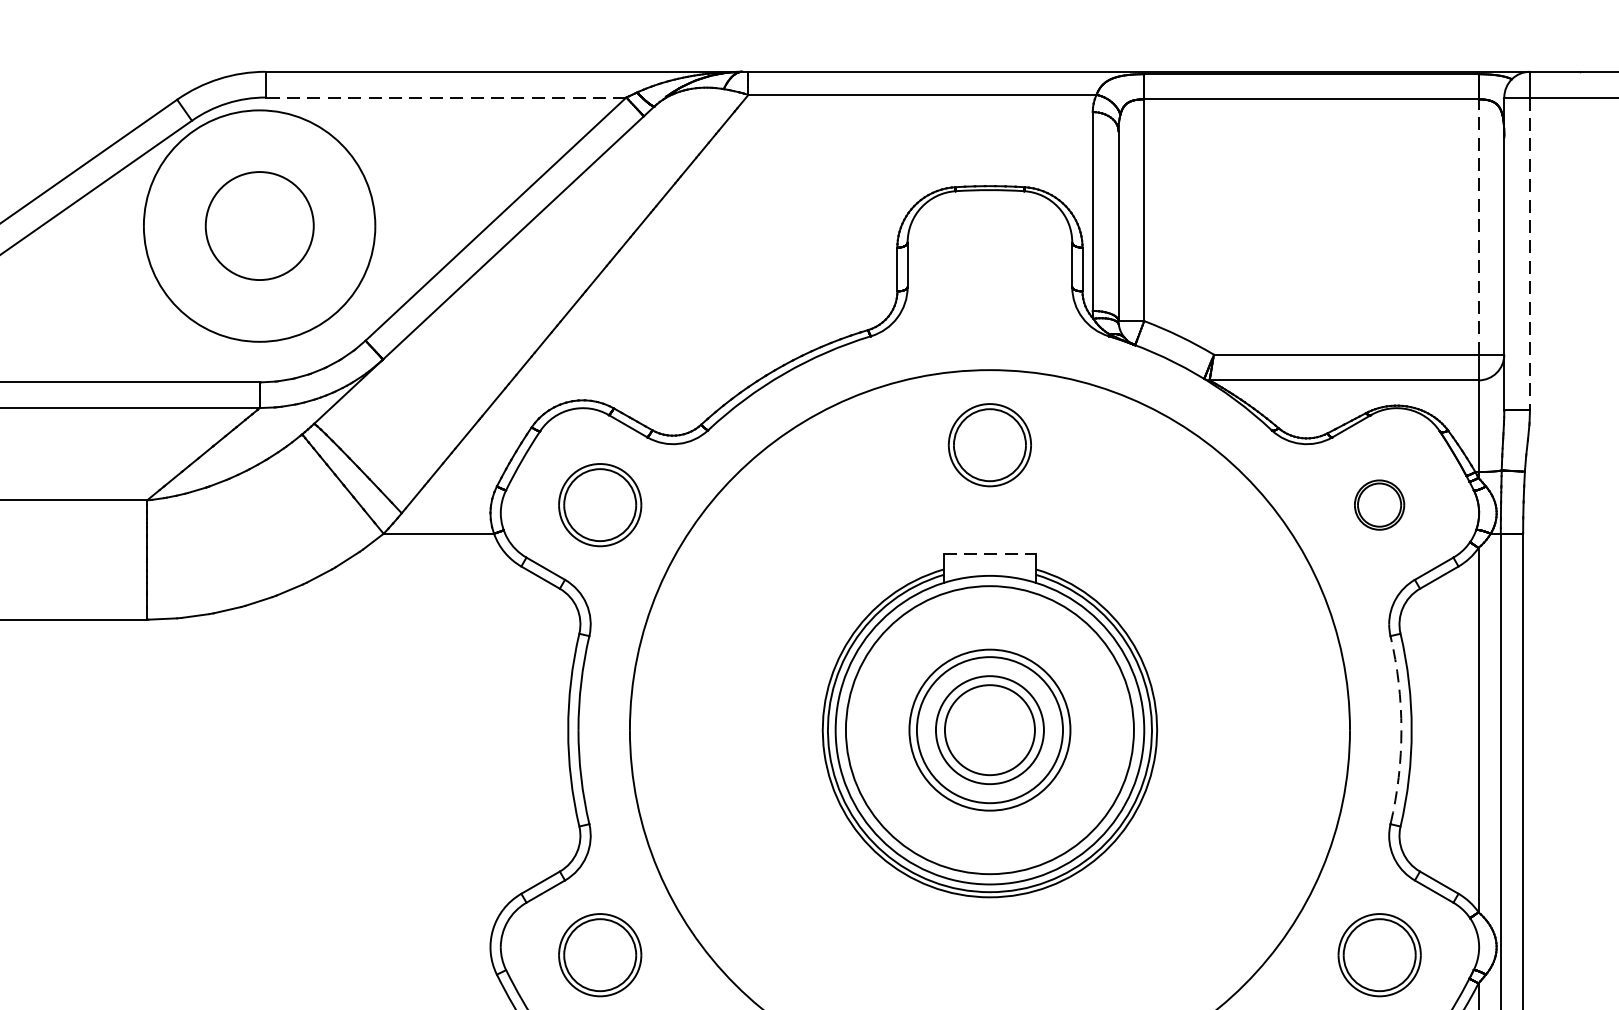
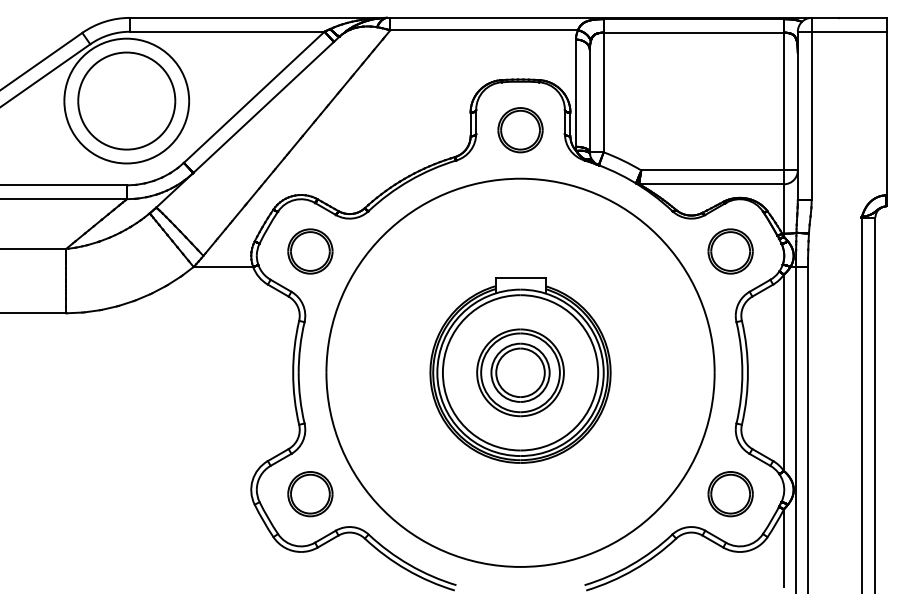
line: (444, 97) -> (226, 31), dashed -> solid
part: (259, 225) -> (126, 100), size x1.67
line: (1477, 226) -> (783, 101), dashed -> solid
line: (1529, 254) -> (811, 116), dashed -> solid
part: (989, 445) -> (520, 130), moved
part: (1379, 505) -> (730, 251), size x1.67
line: (989, 555) -> (520, 278), dashed -> solid
arc: (1401, 729) -> (742, 372), dashed -> solid

